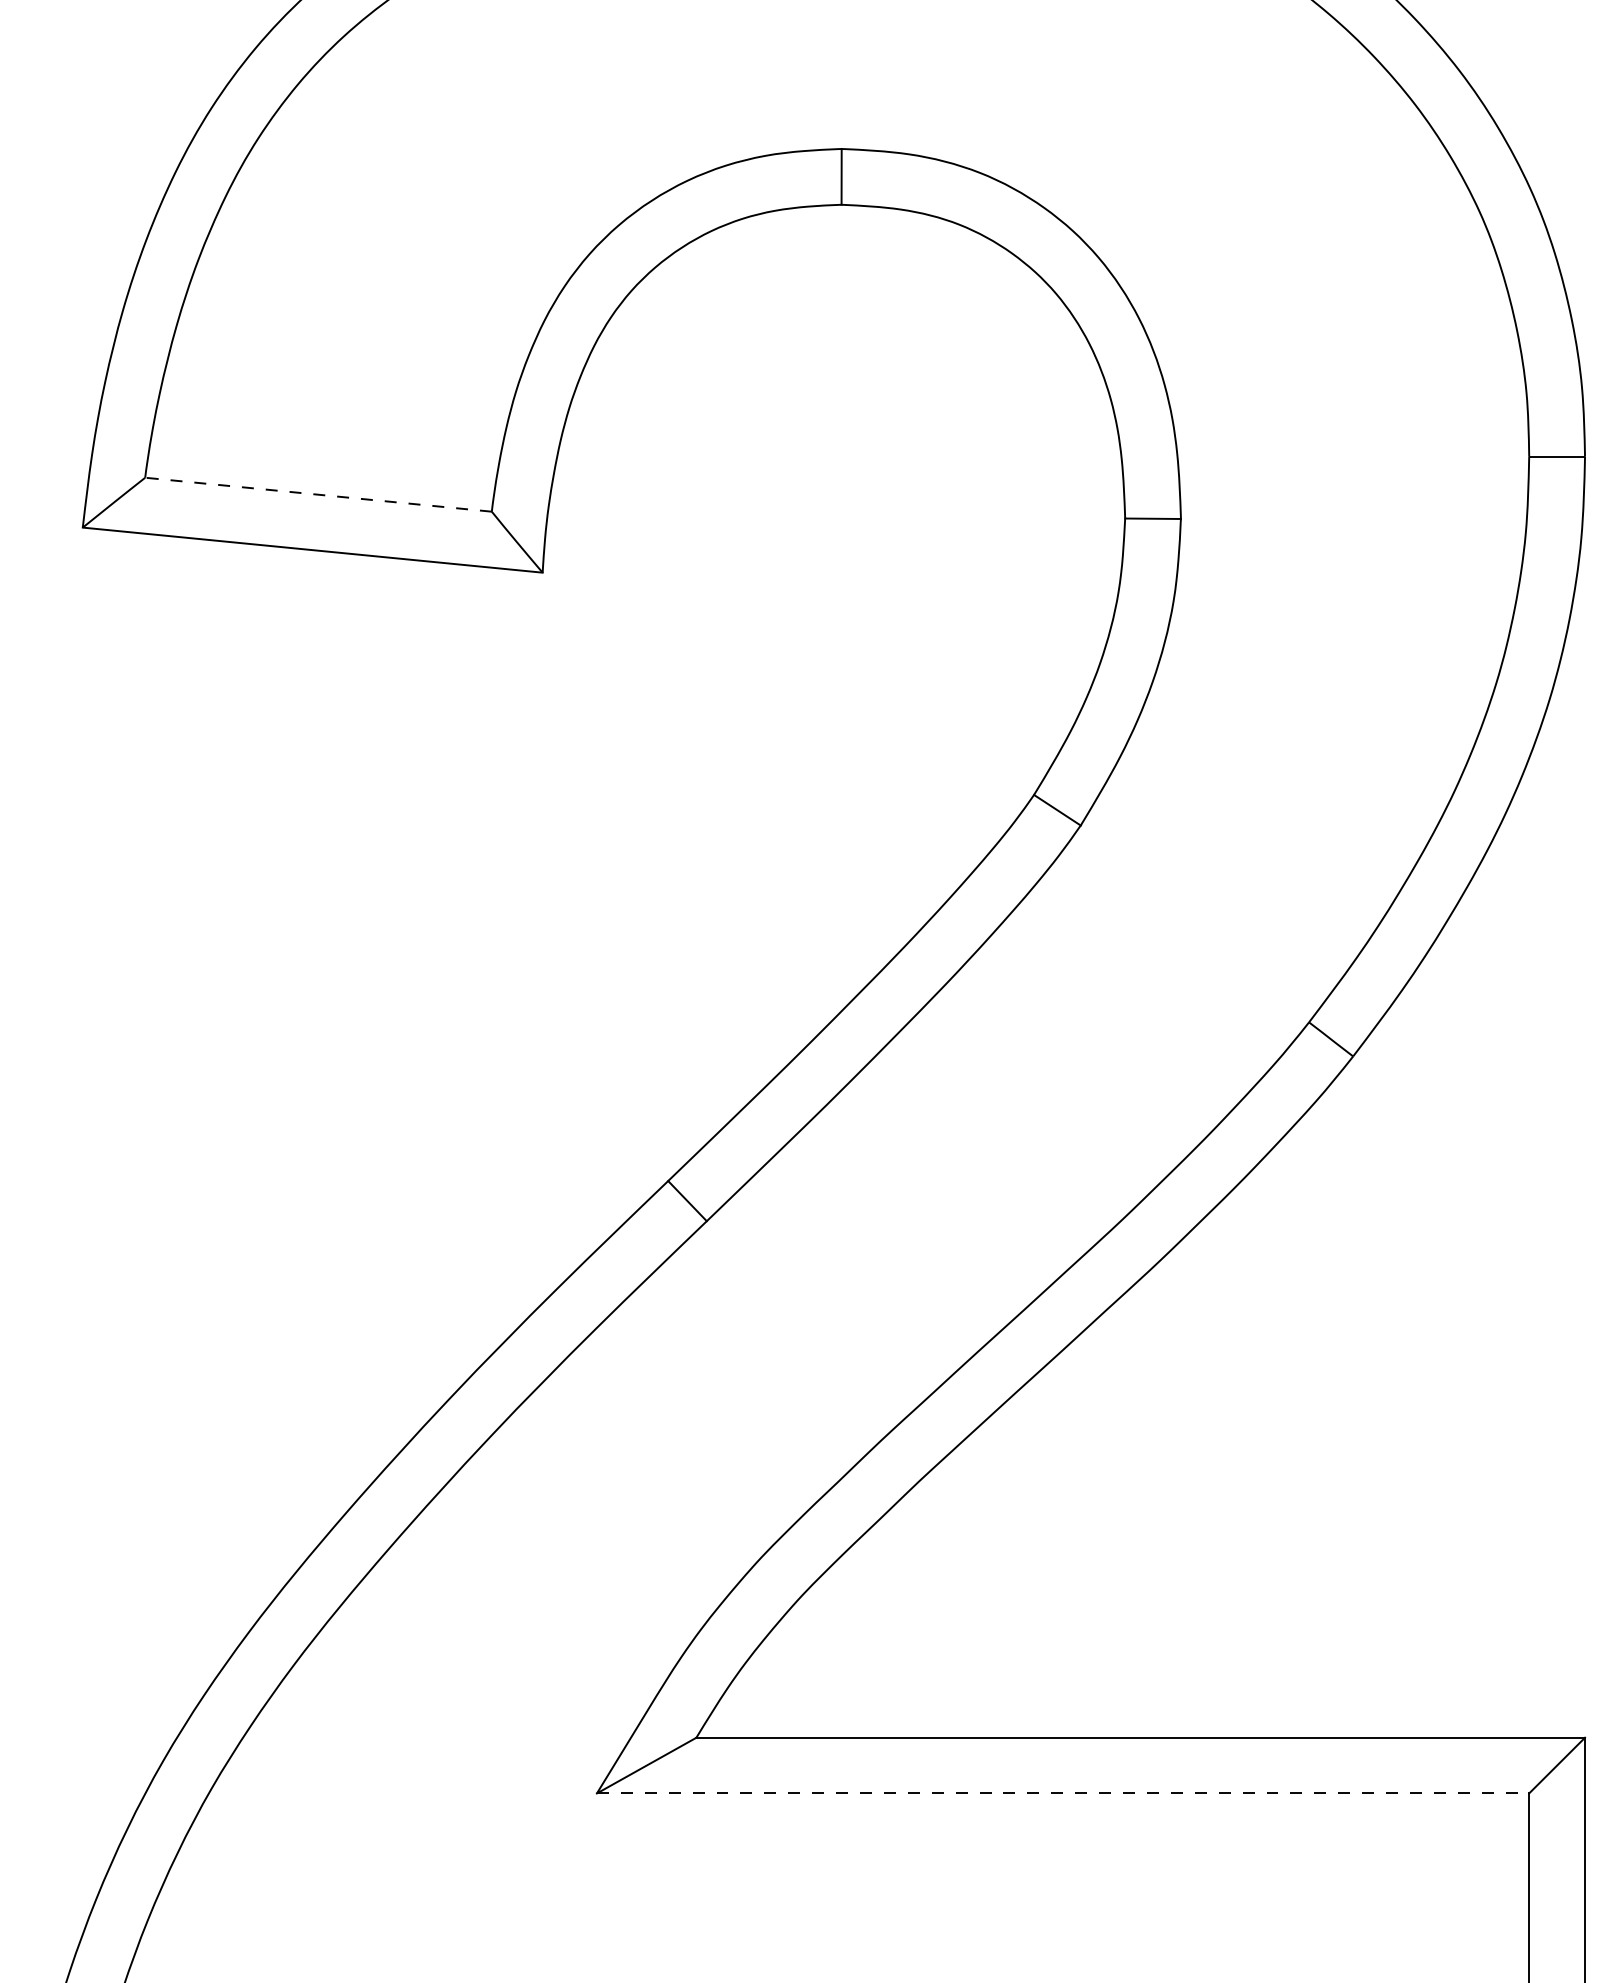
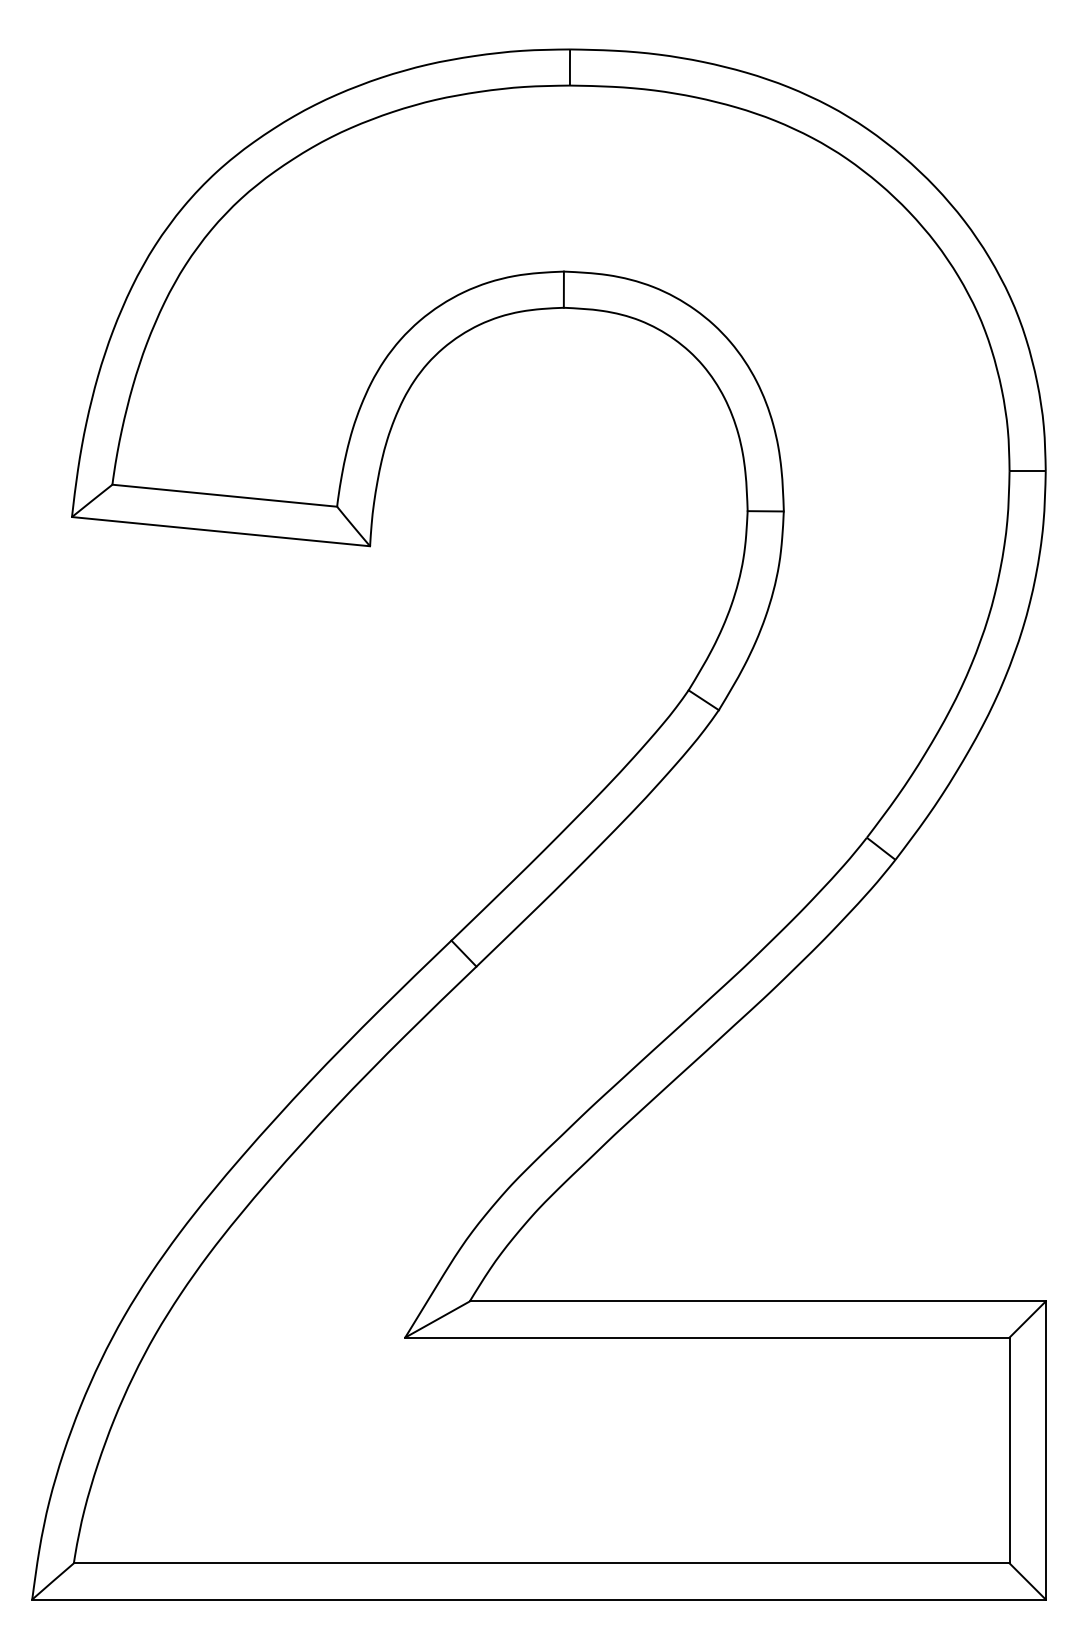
line: (318, 494) -> (224, 495), dashed -> solid
line: (1063, 1793) -> (707, 1337), dashed -> solid

